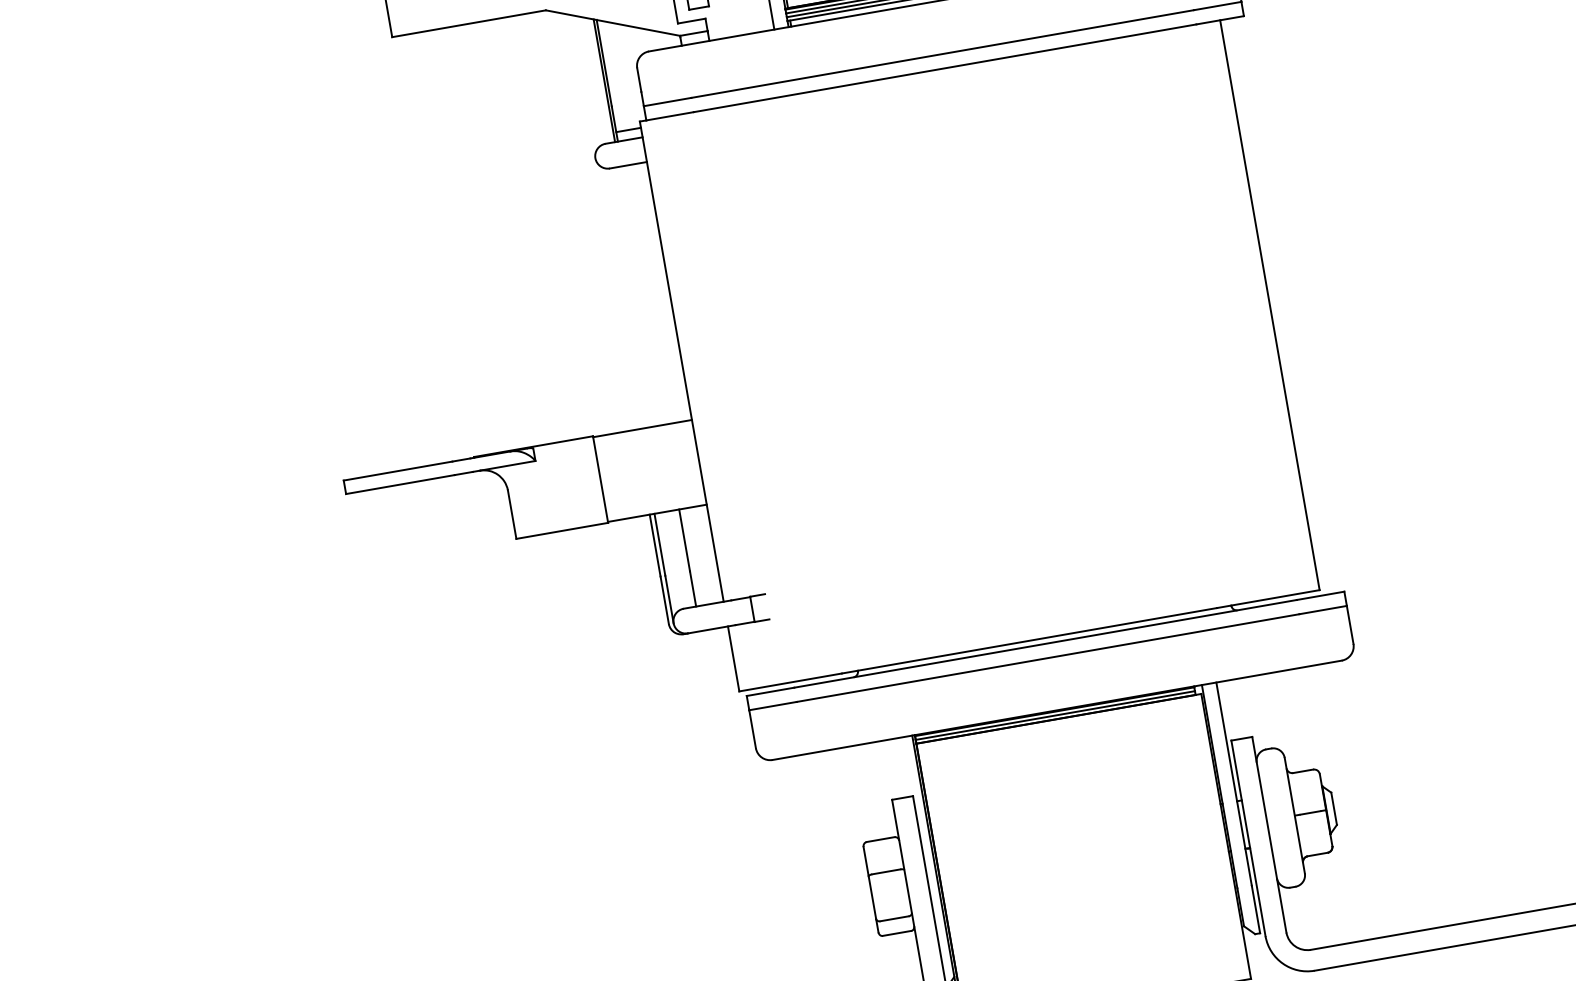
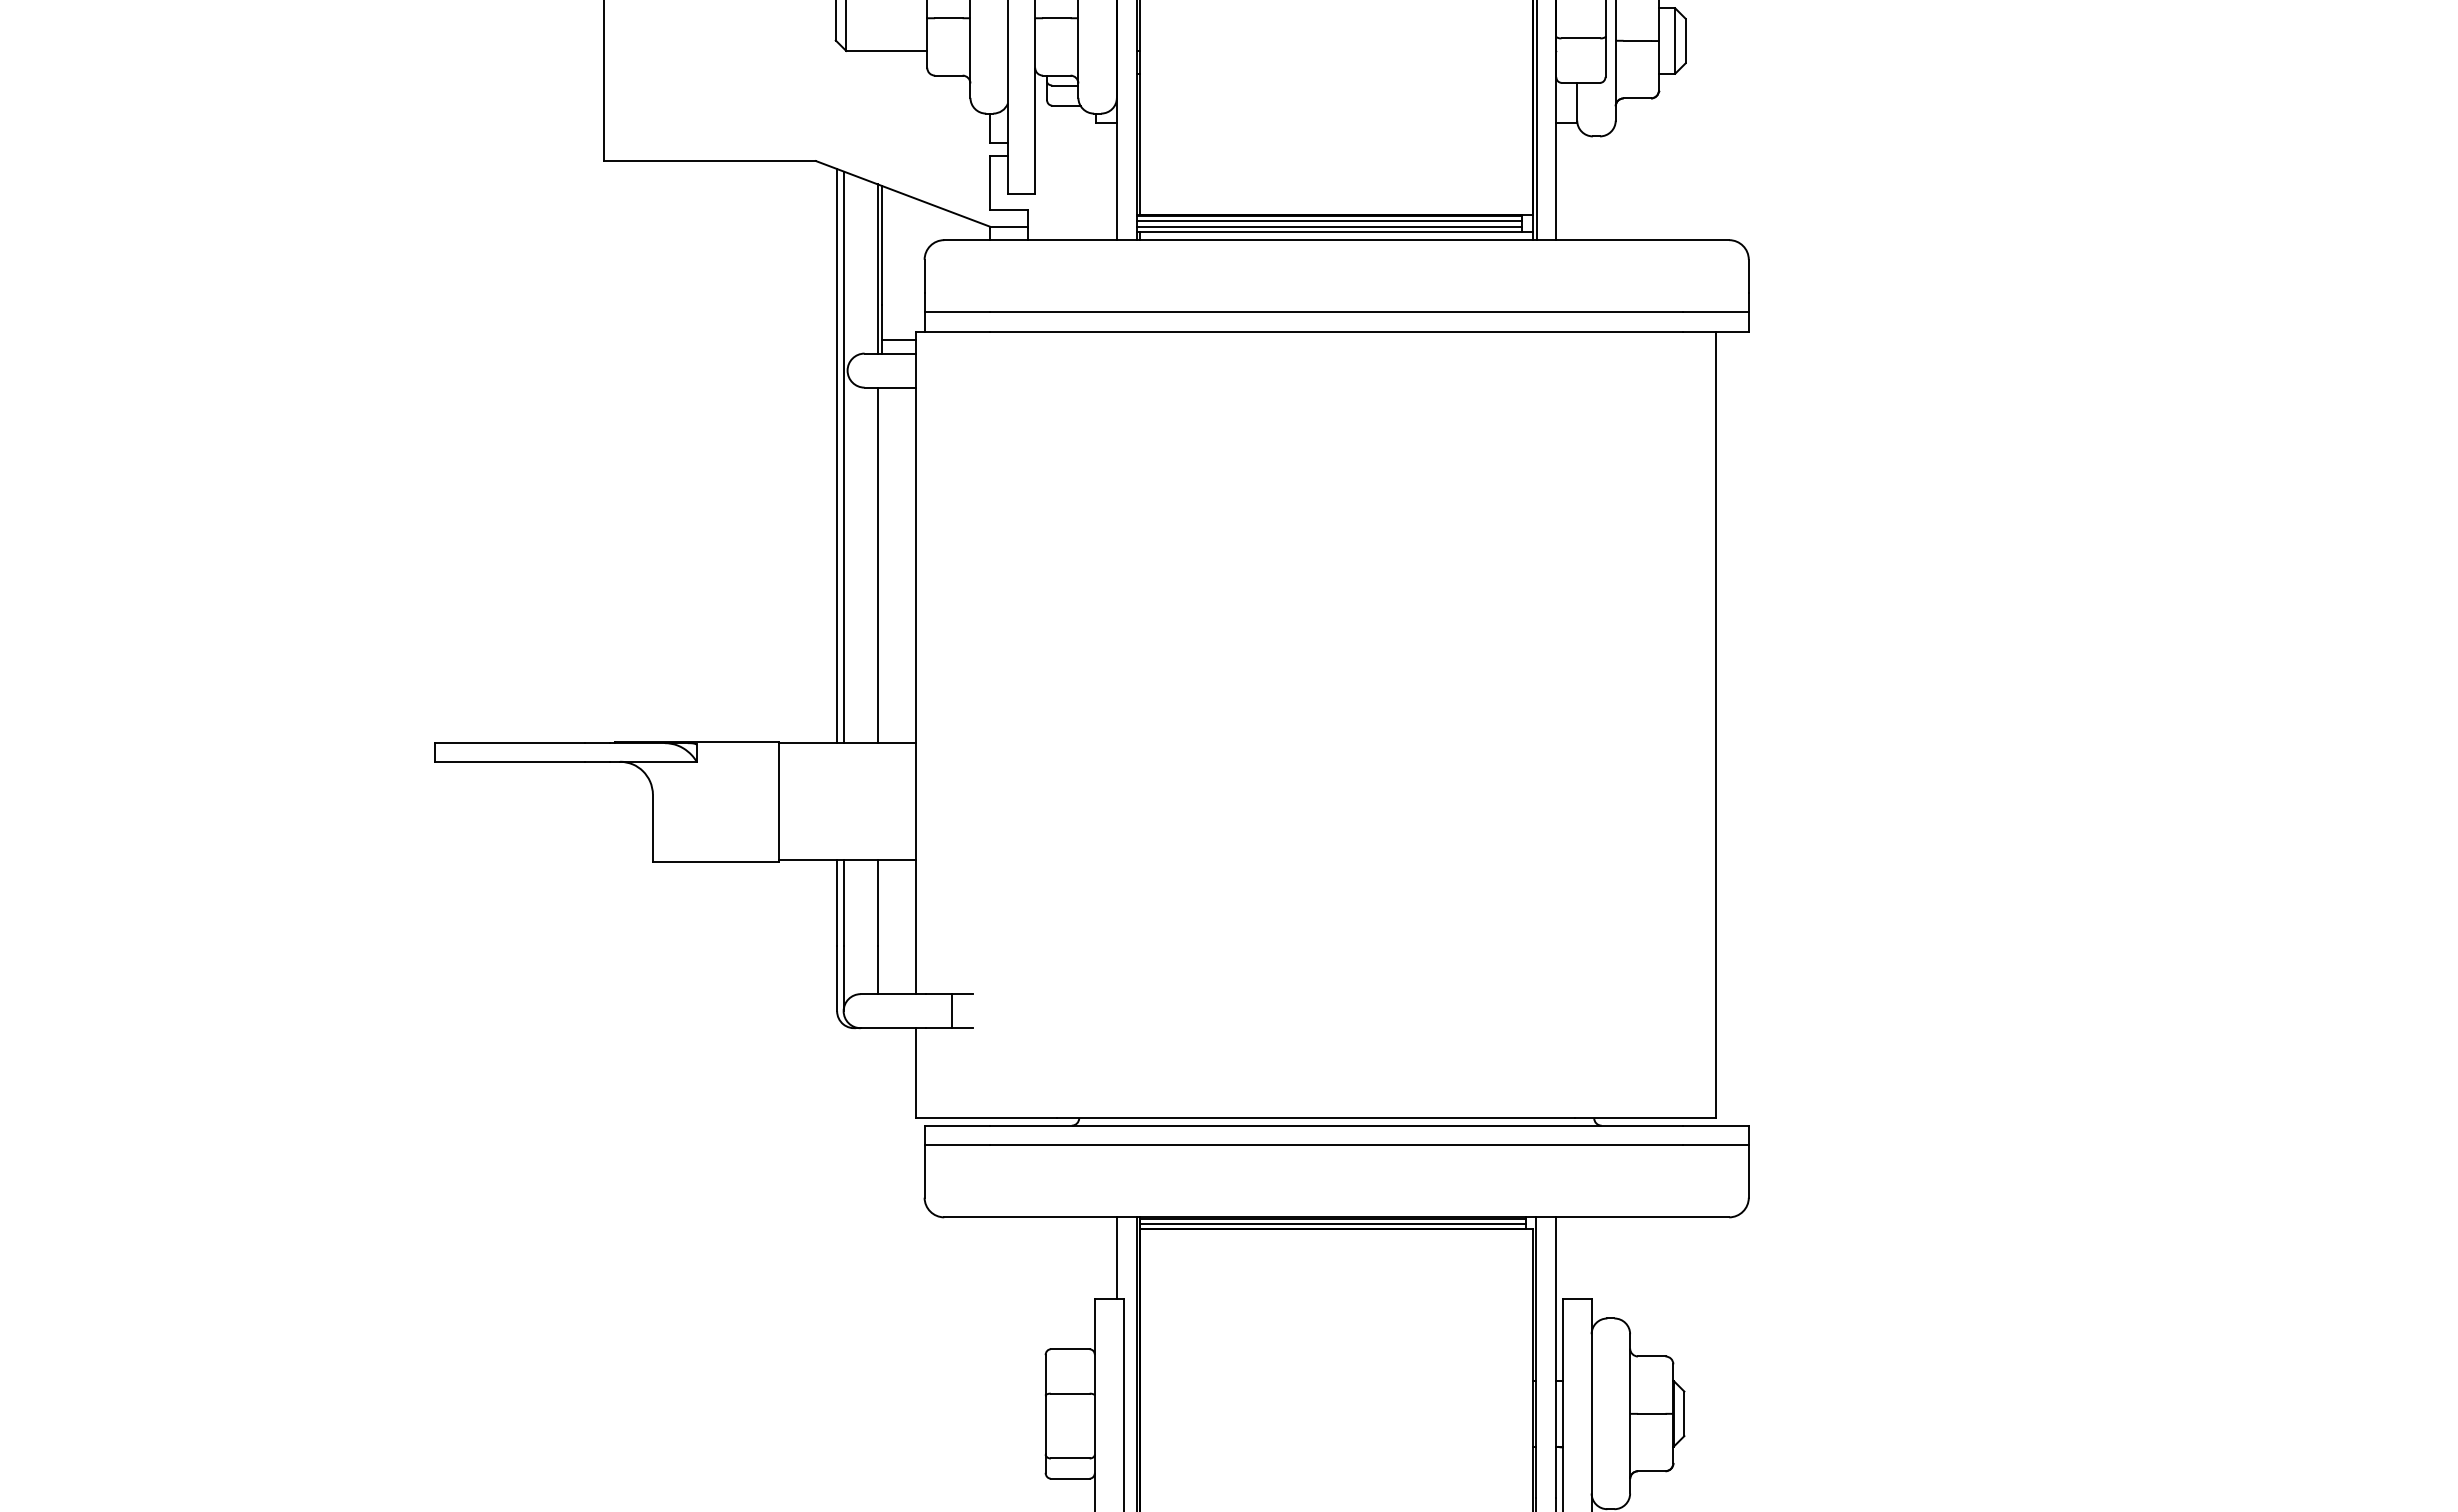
line: (598, 221) -> (837, 455), added
line: (603, 221) -> (843, 457), added
line: (641, 295) -> (877, 565), added
line: (903, 767) -> (1117, 1257), added

